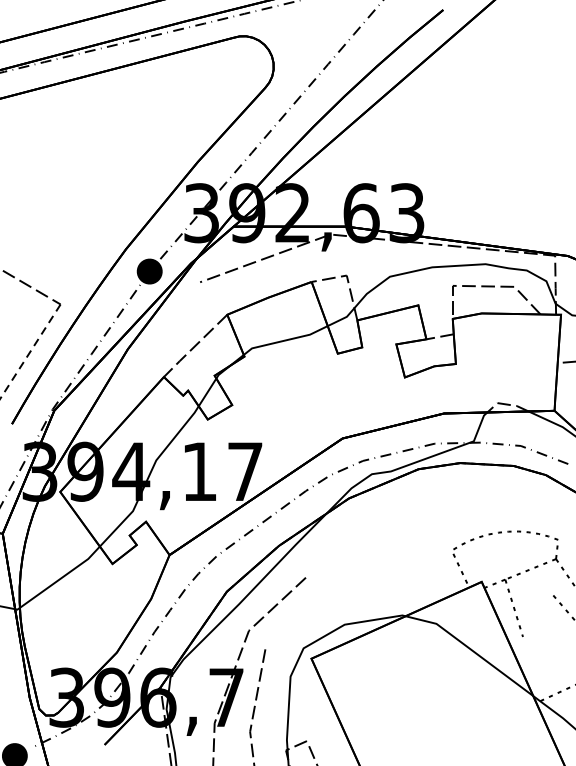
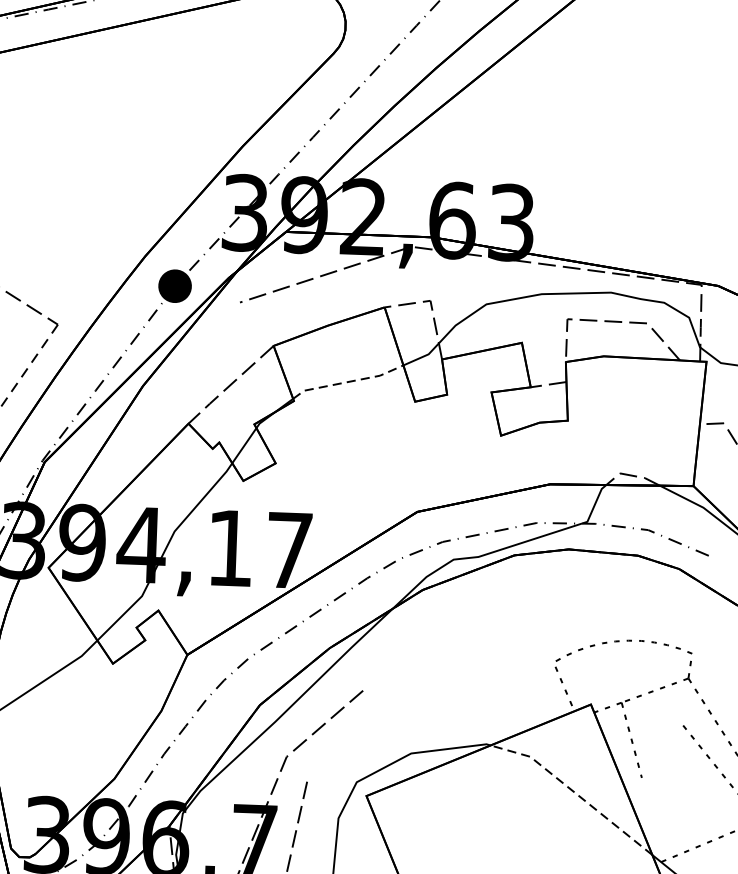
line: (285, 340) -> (347, 382), solid -> dashed
line: (471, 650) -> (574, 793), solid -> dashed

